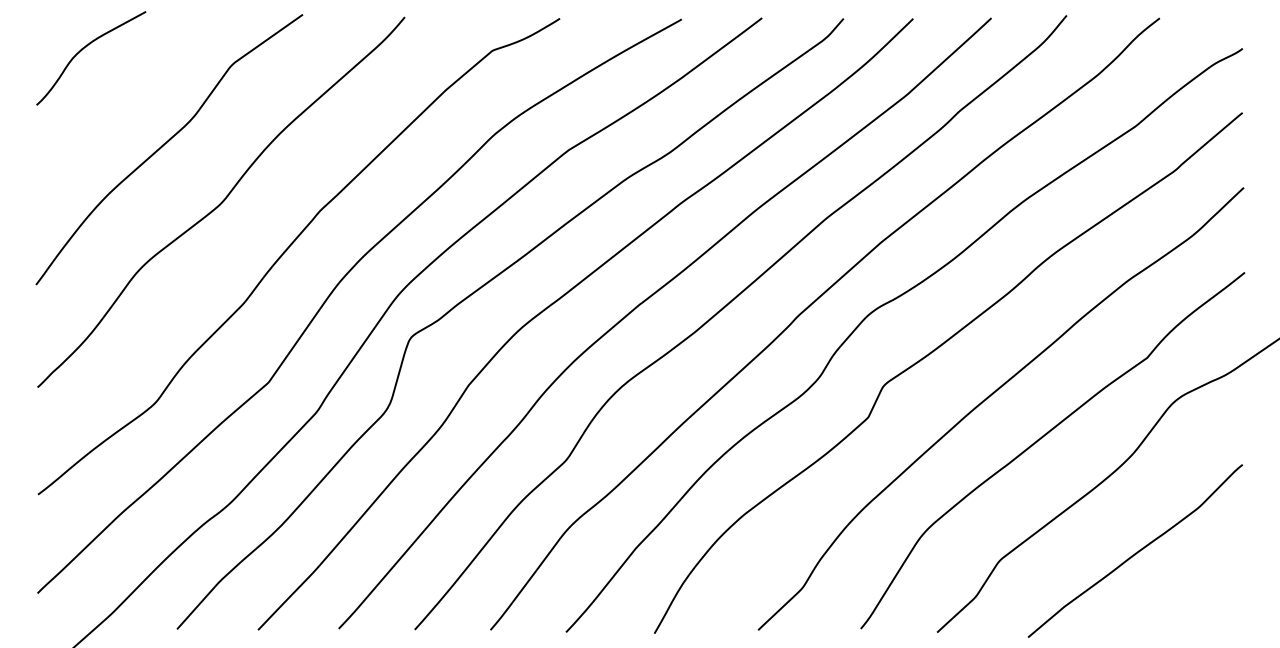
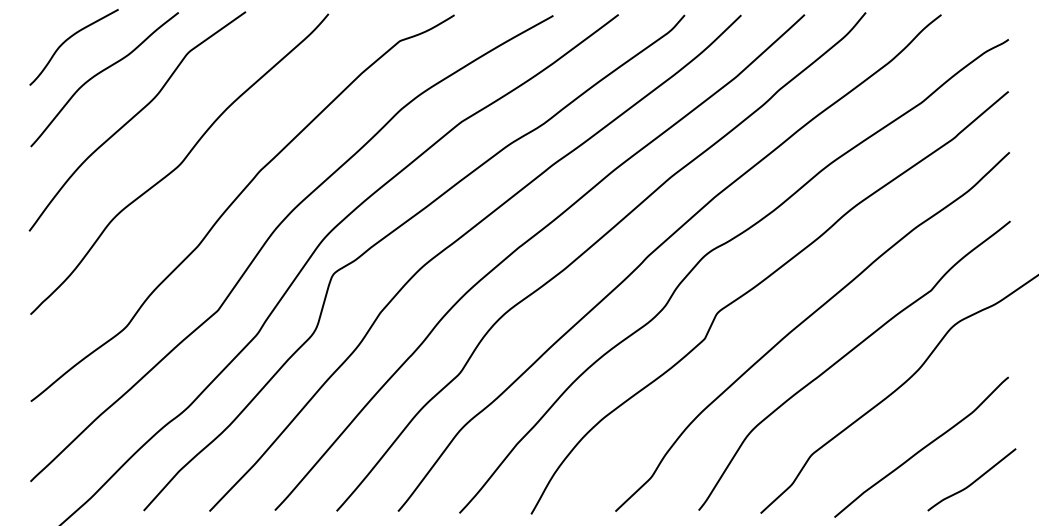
curve: (123, 90) -> (100, 73), added
curve: (1198, 593) -> (972, 481), added

